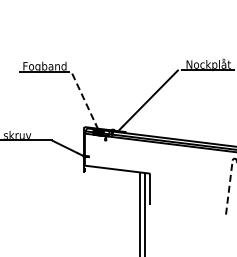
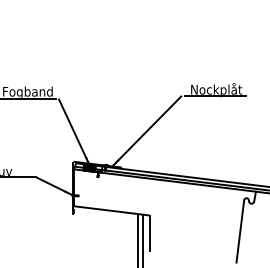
line: (85, 101) -> (74, 132), dashed -> solid
line: (229, 187) -> (240, 231), dashed -> solid

